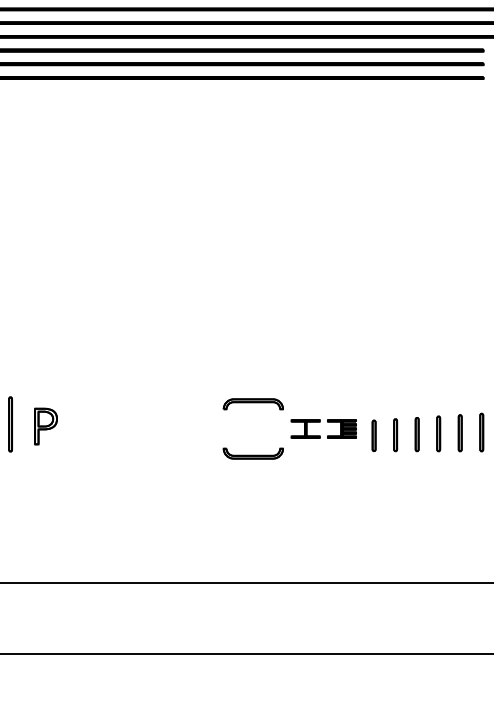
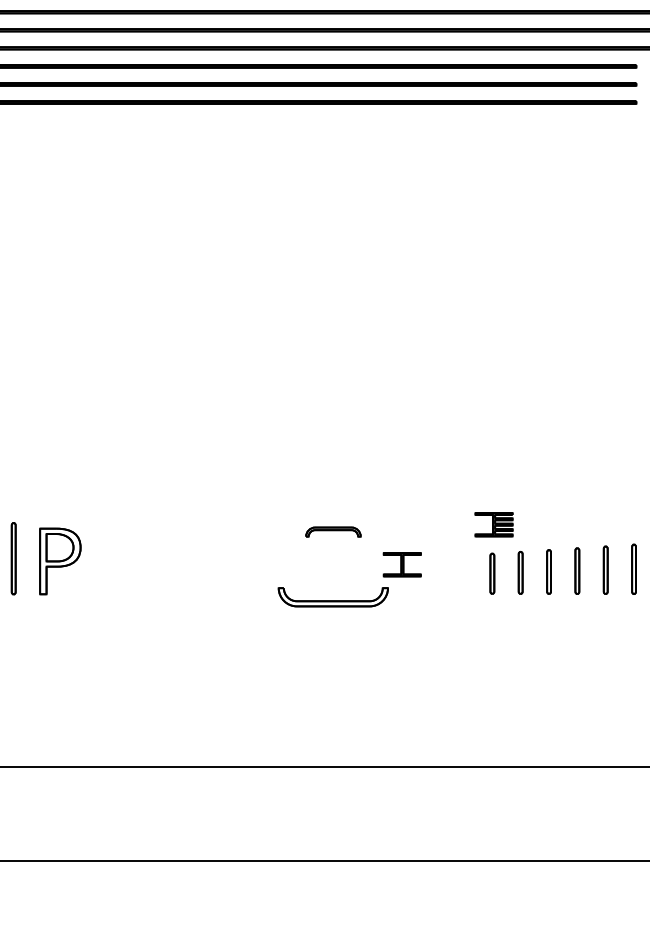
part: (253, 403) -> (333, 531), size x0.7
part: (46, 426) -> (60, 561), size x1.4
part: (341, 428) -> (493, 524), moved
part: (253, 453) -> (333, 596), size x1.4

